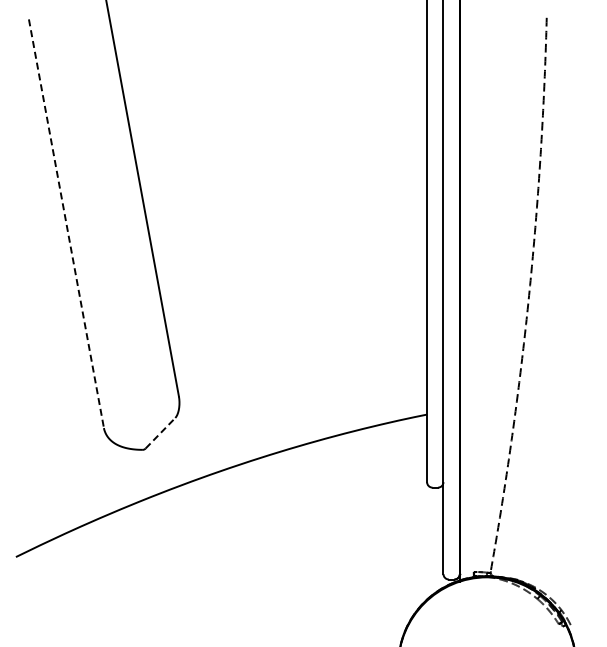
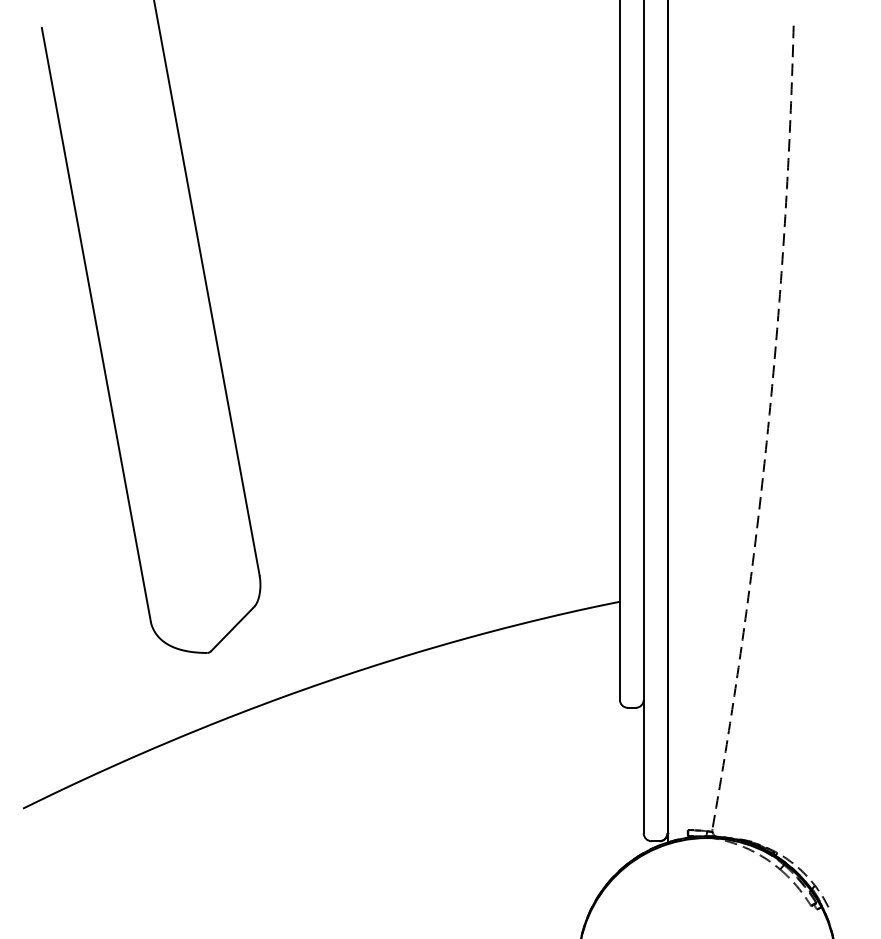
line: (66, 223) -> (96, 324), dashed -> solid
line: (160, 432) -> (232, 627), dashed -> solid

